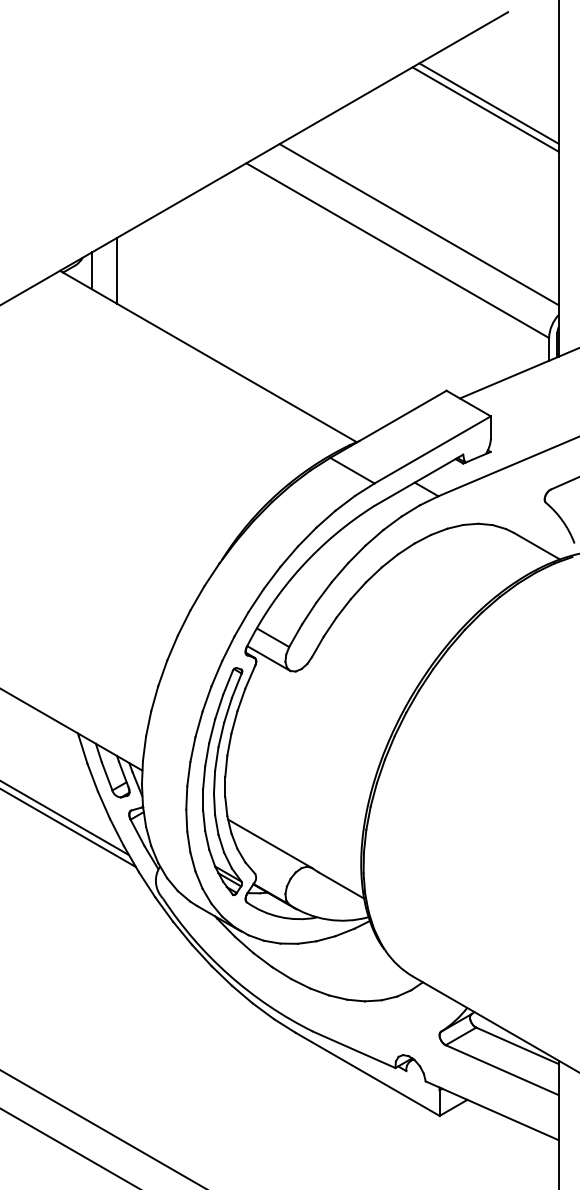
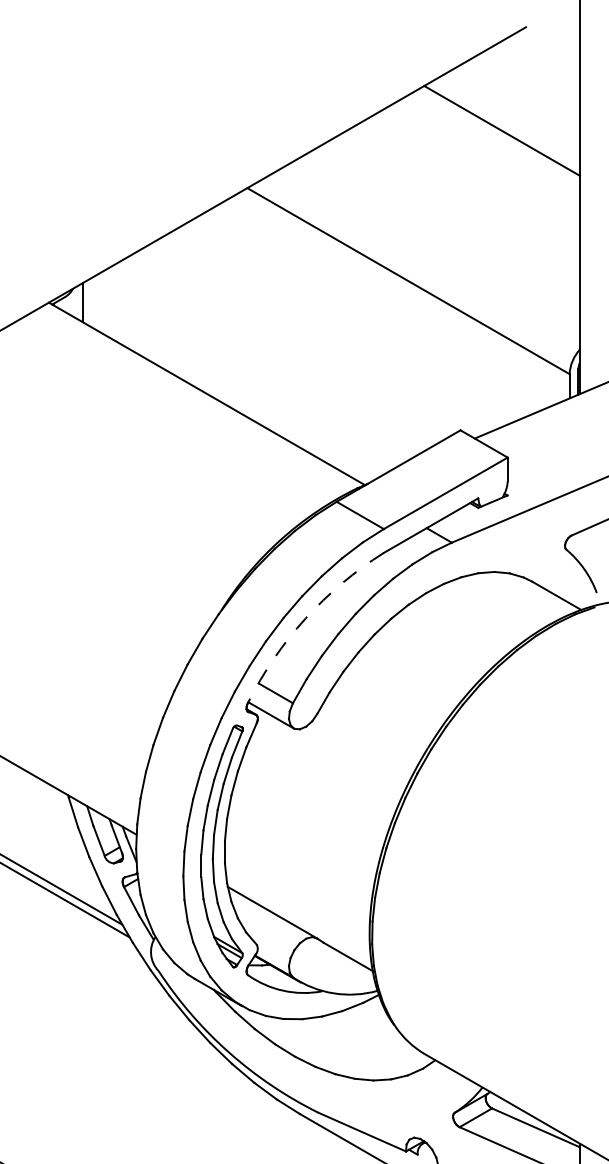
line: (488, 103) -> (505, 124), removed
line: (418, 224) -> (430, 253), removed
line: (117, 270) -> (110, 302), removed
arc: (301, 567) -> (306, 618), solid -> dashed

